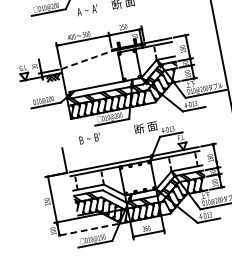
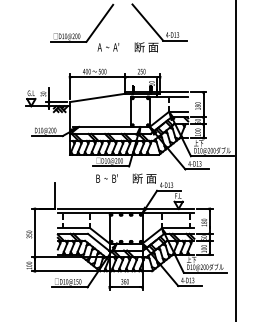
line: (87, 59) -> (98, 97), dashed -> solid
text: (89, 138) -> (106, 178), moved
line: (87, 230) -> (64, 271), dashed -> solid

